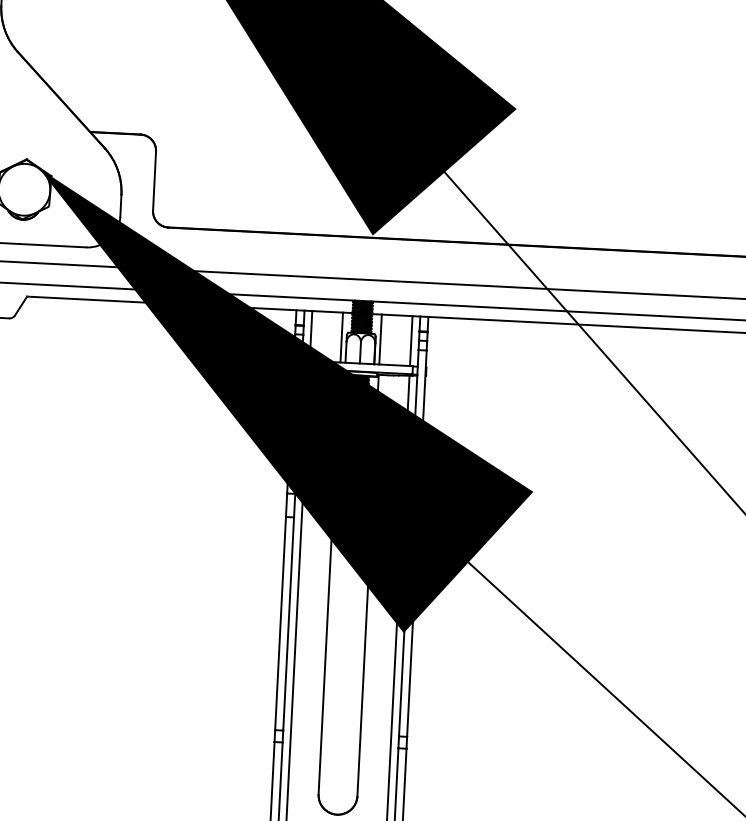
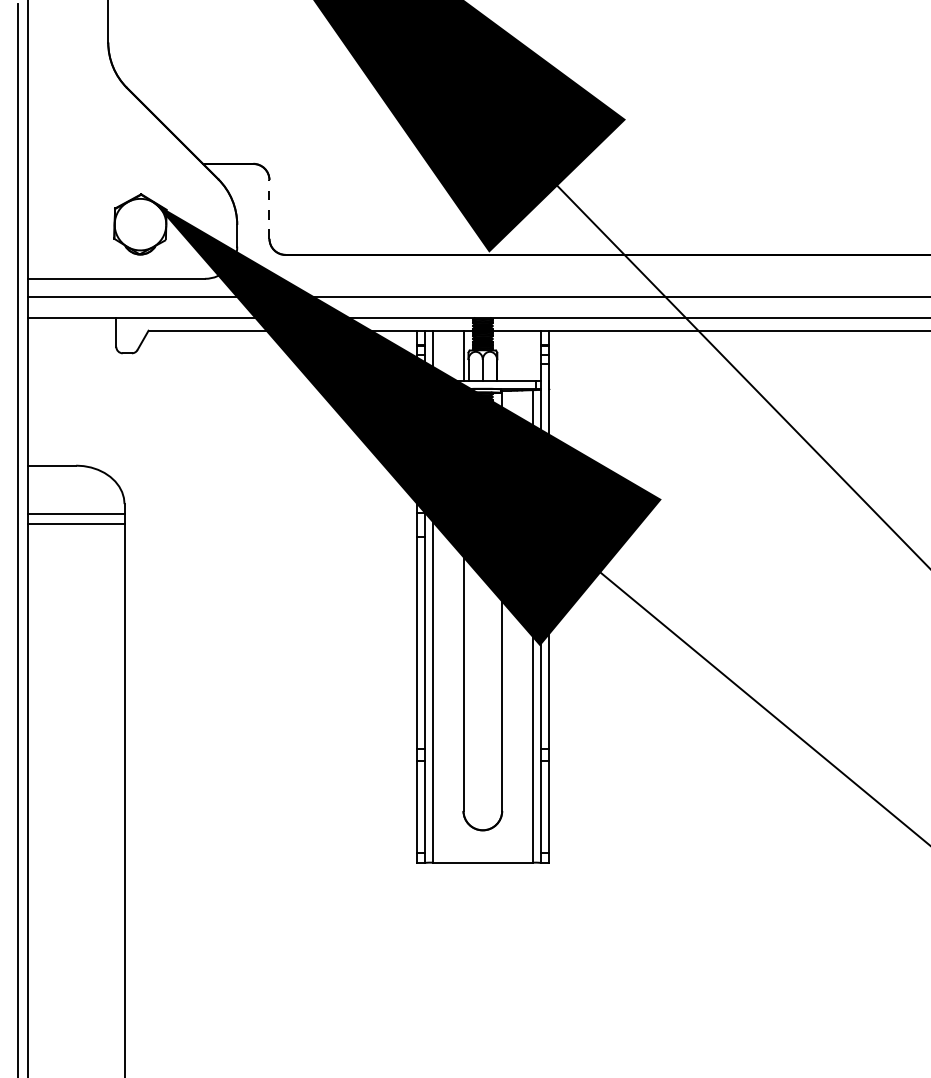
line: (154, 181) -> (269, 209), solid -> dashed
line: (380, 339) -> (502, 355), removed
line: (410, 340) -> (532, 355), removed

